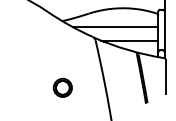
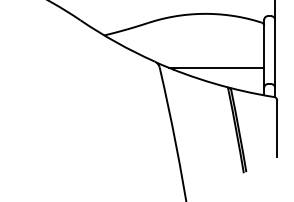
line: (115, 27) -> (192, 45), removed
part: (62, 87) -> (104, 146), removed

